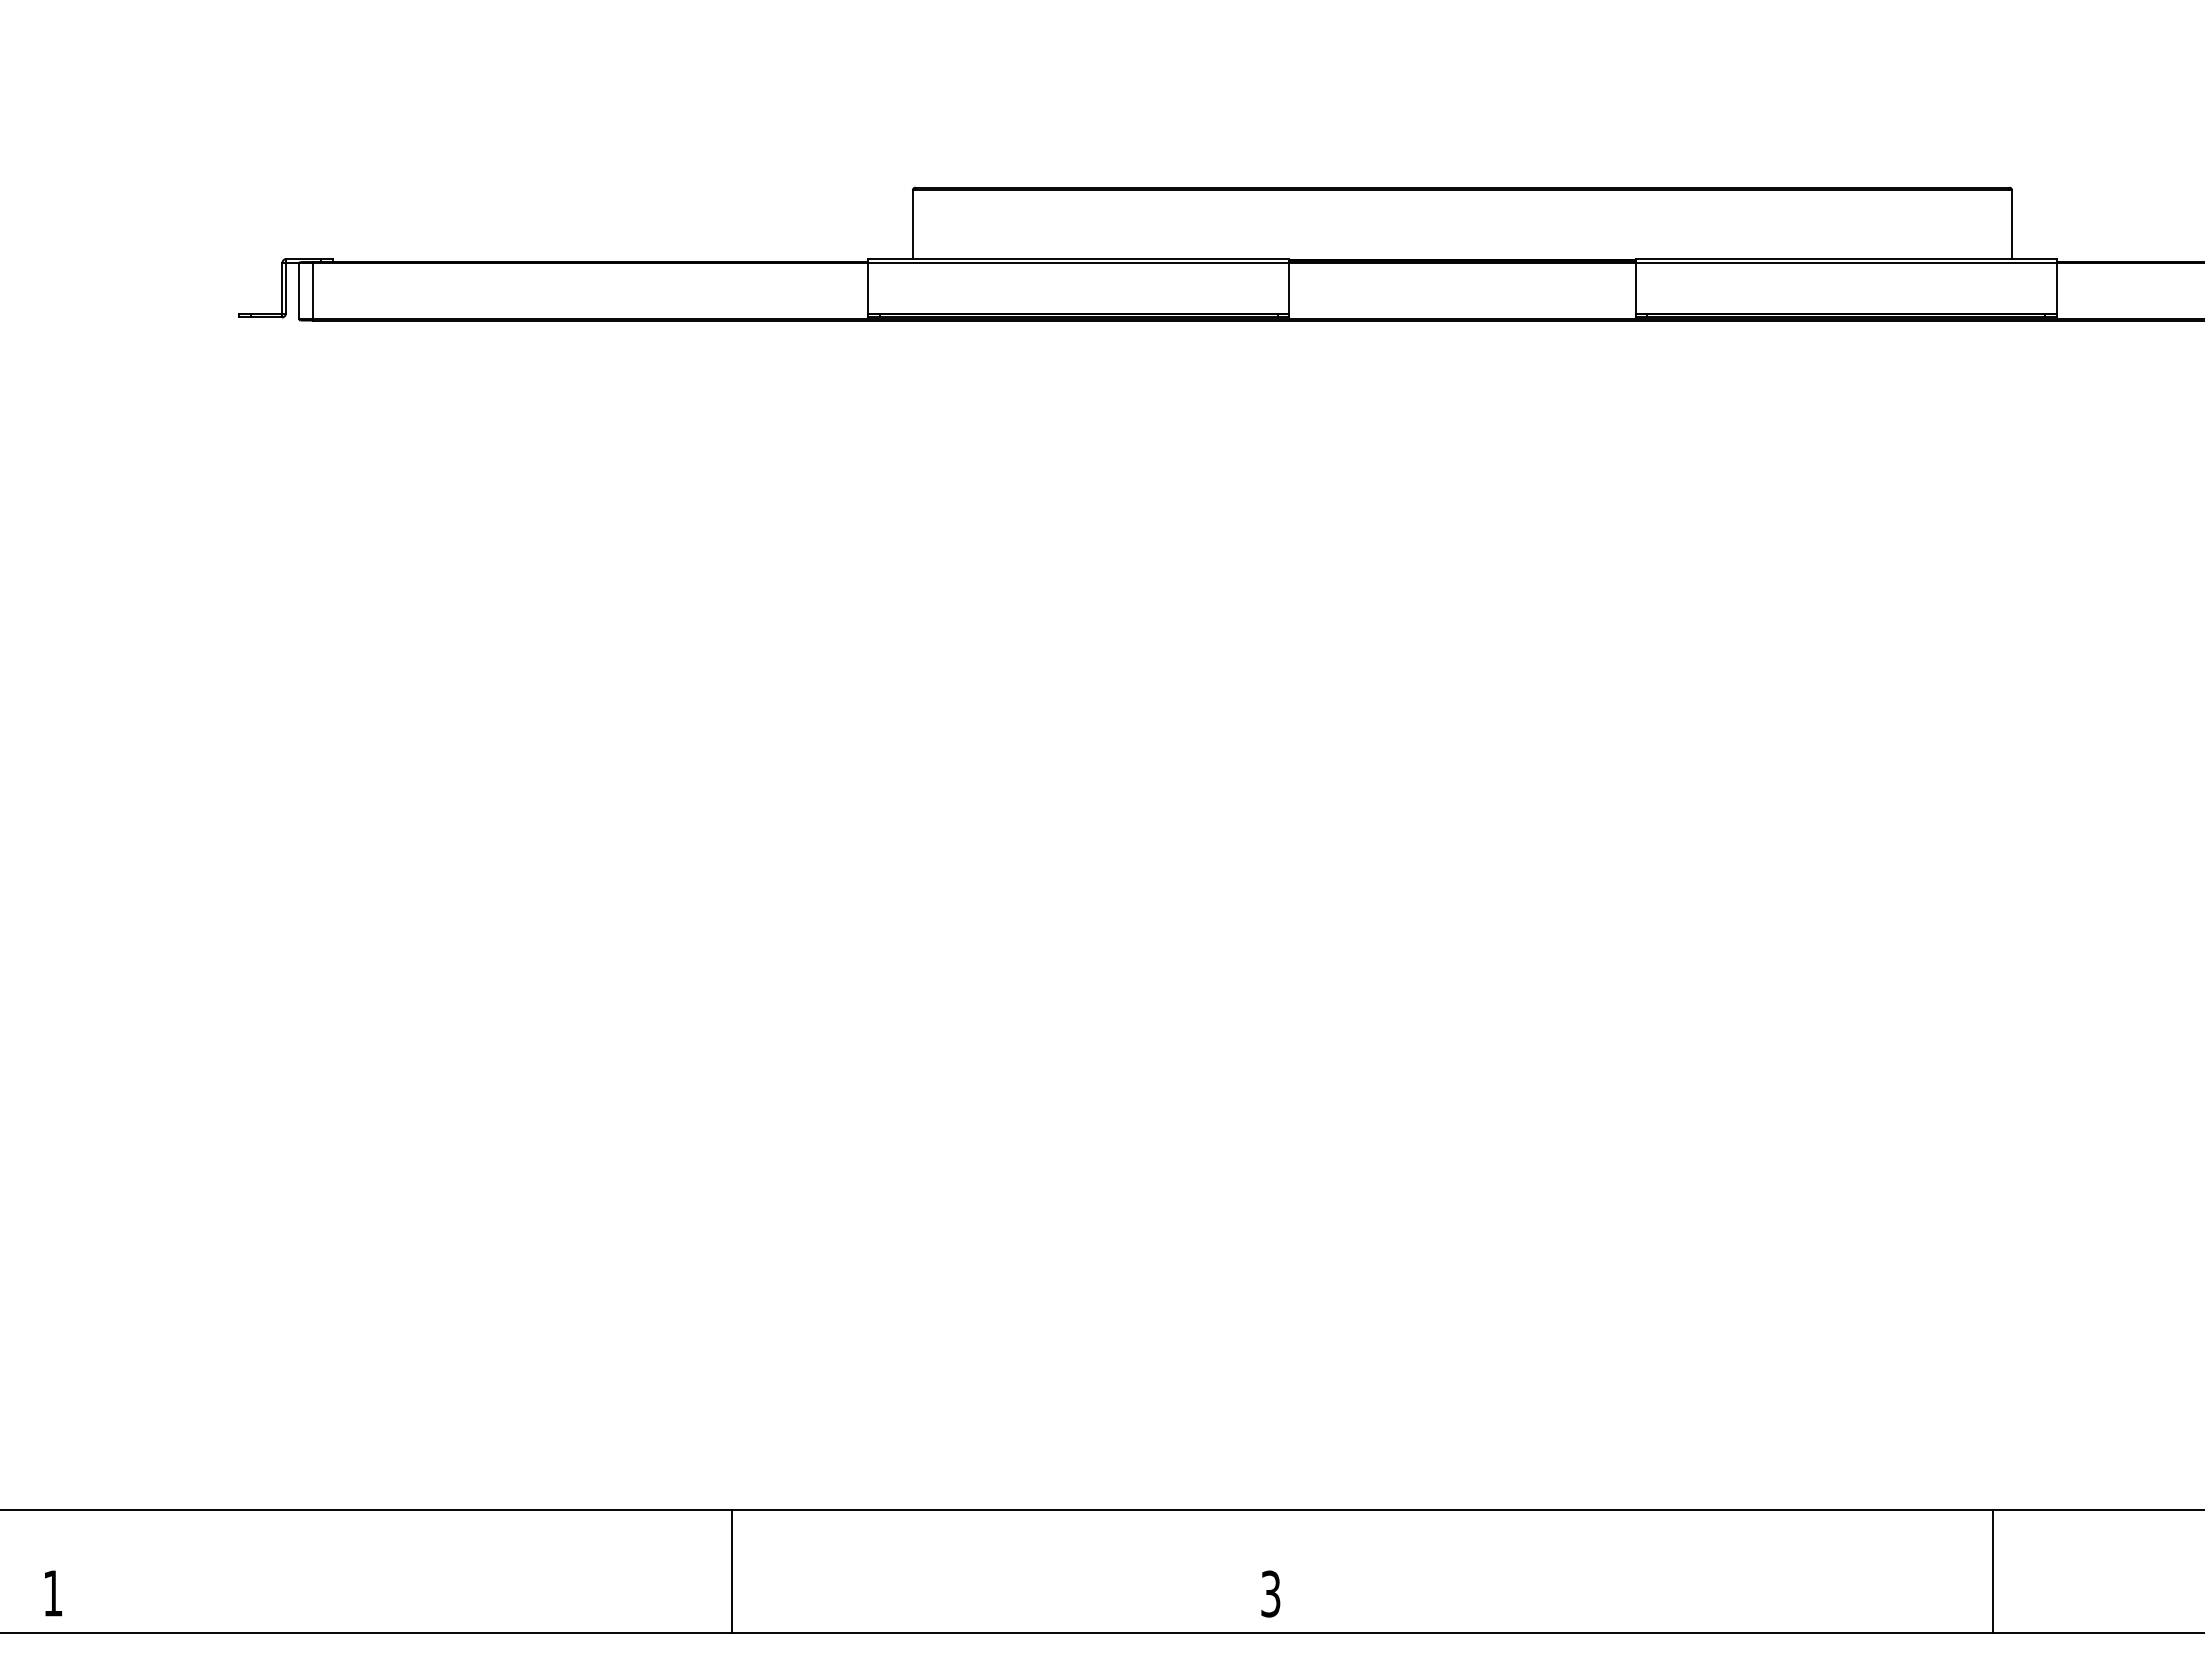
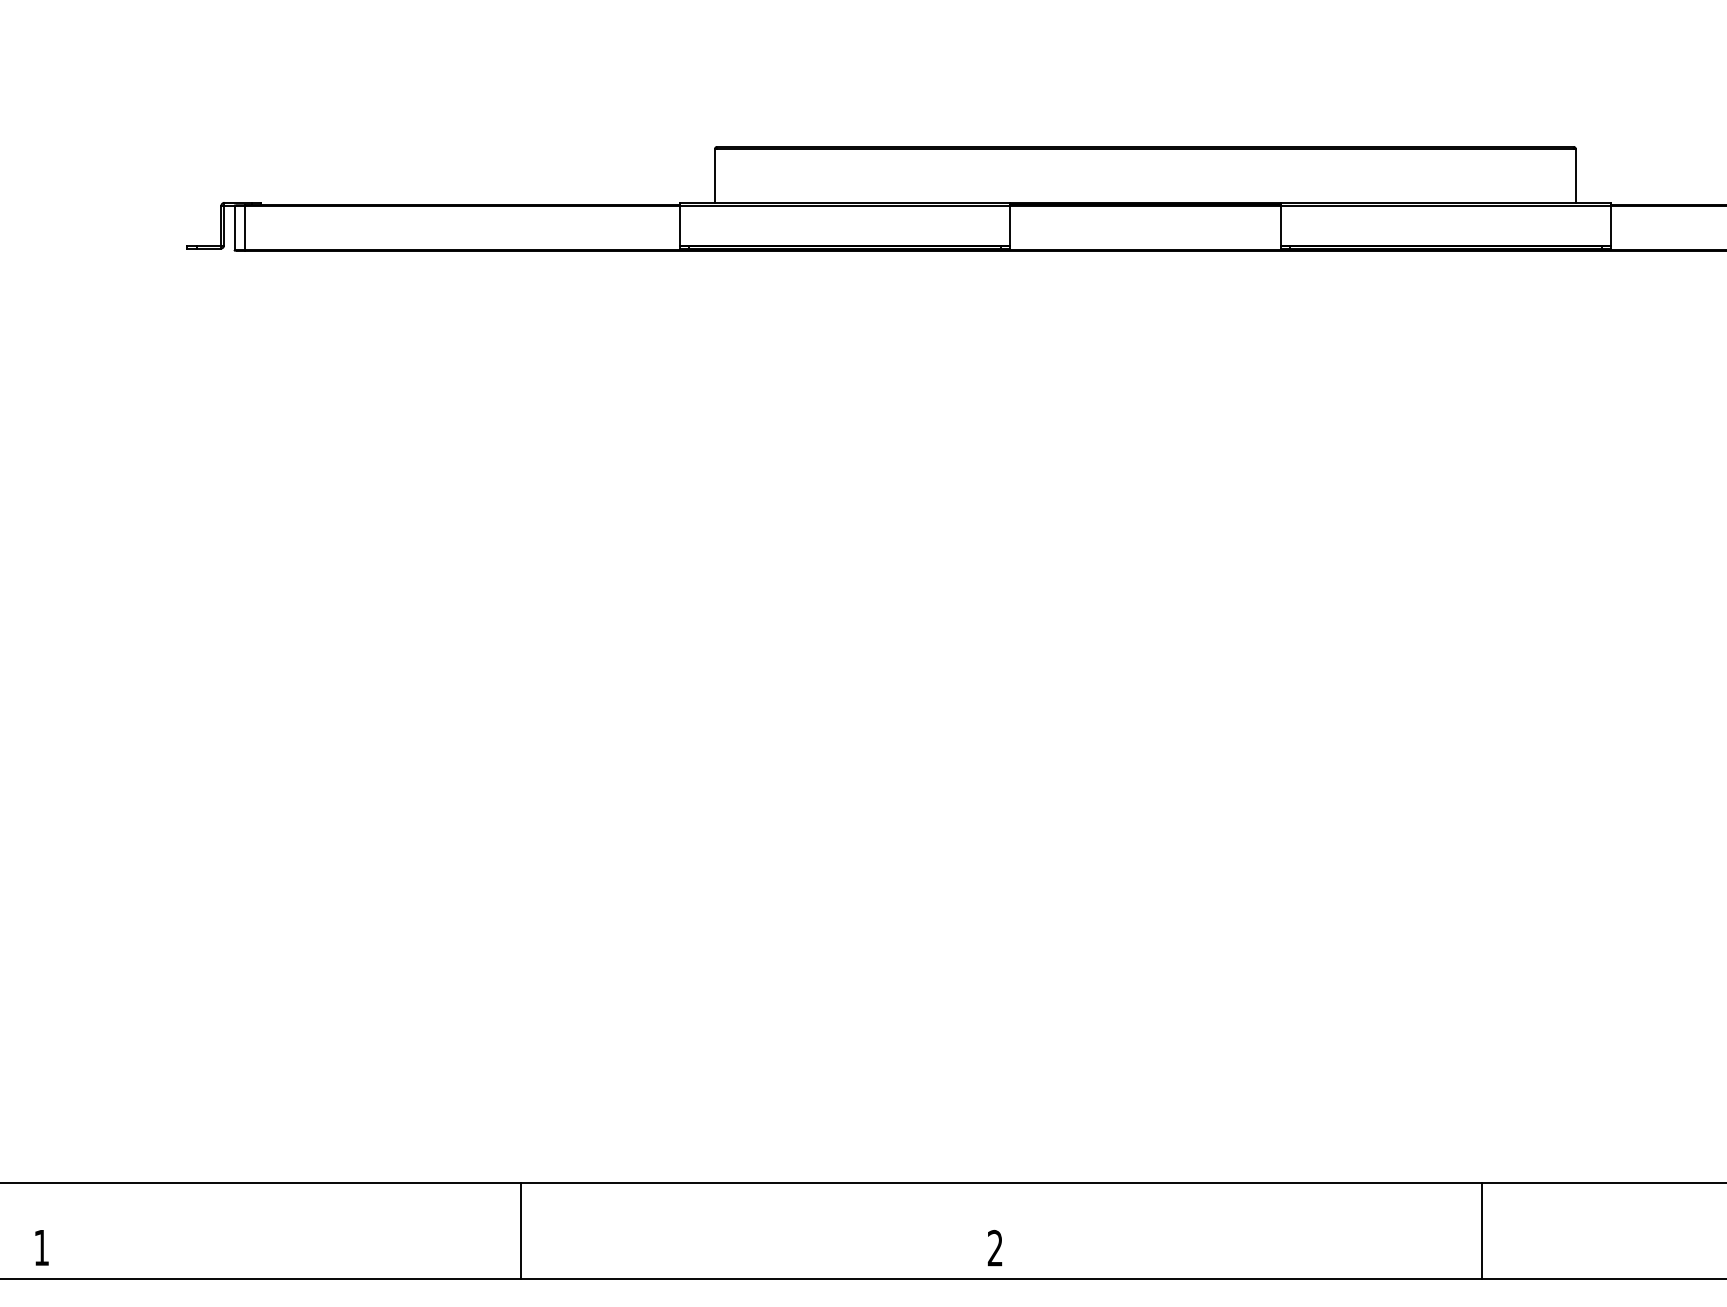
line: (731, 1571) -> (520, 1230), moved
line: (1992, 1571) -> (1482, 1230), moved
text: (1270, 1593) -> (995, 1247), 3 -> 2

